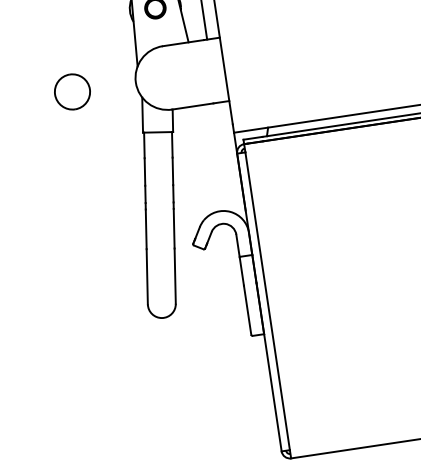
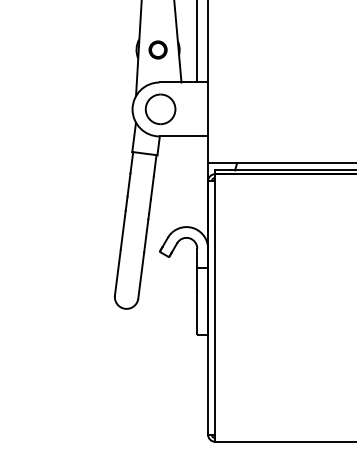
part: (72, 92) -> (160, 109), moved

